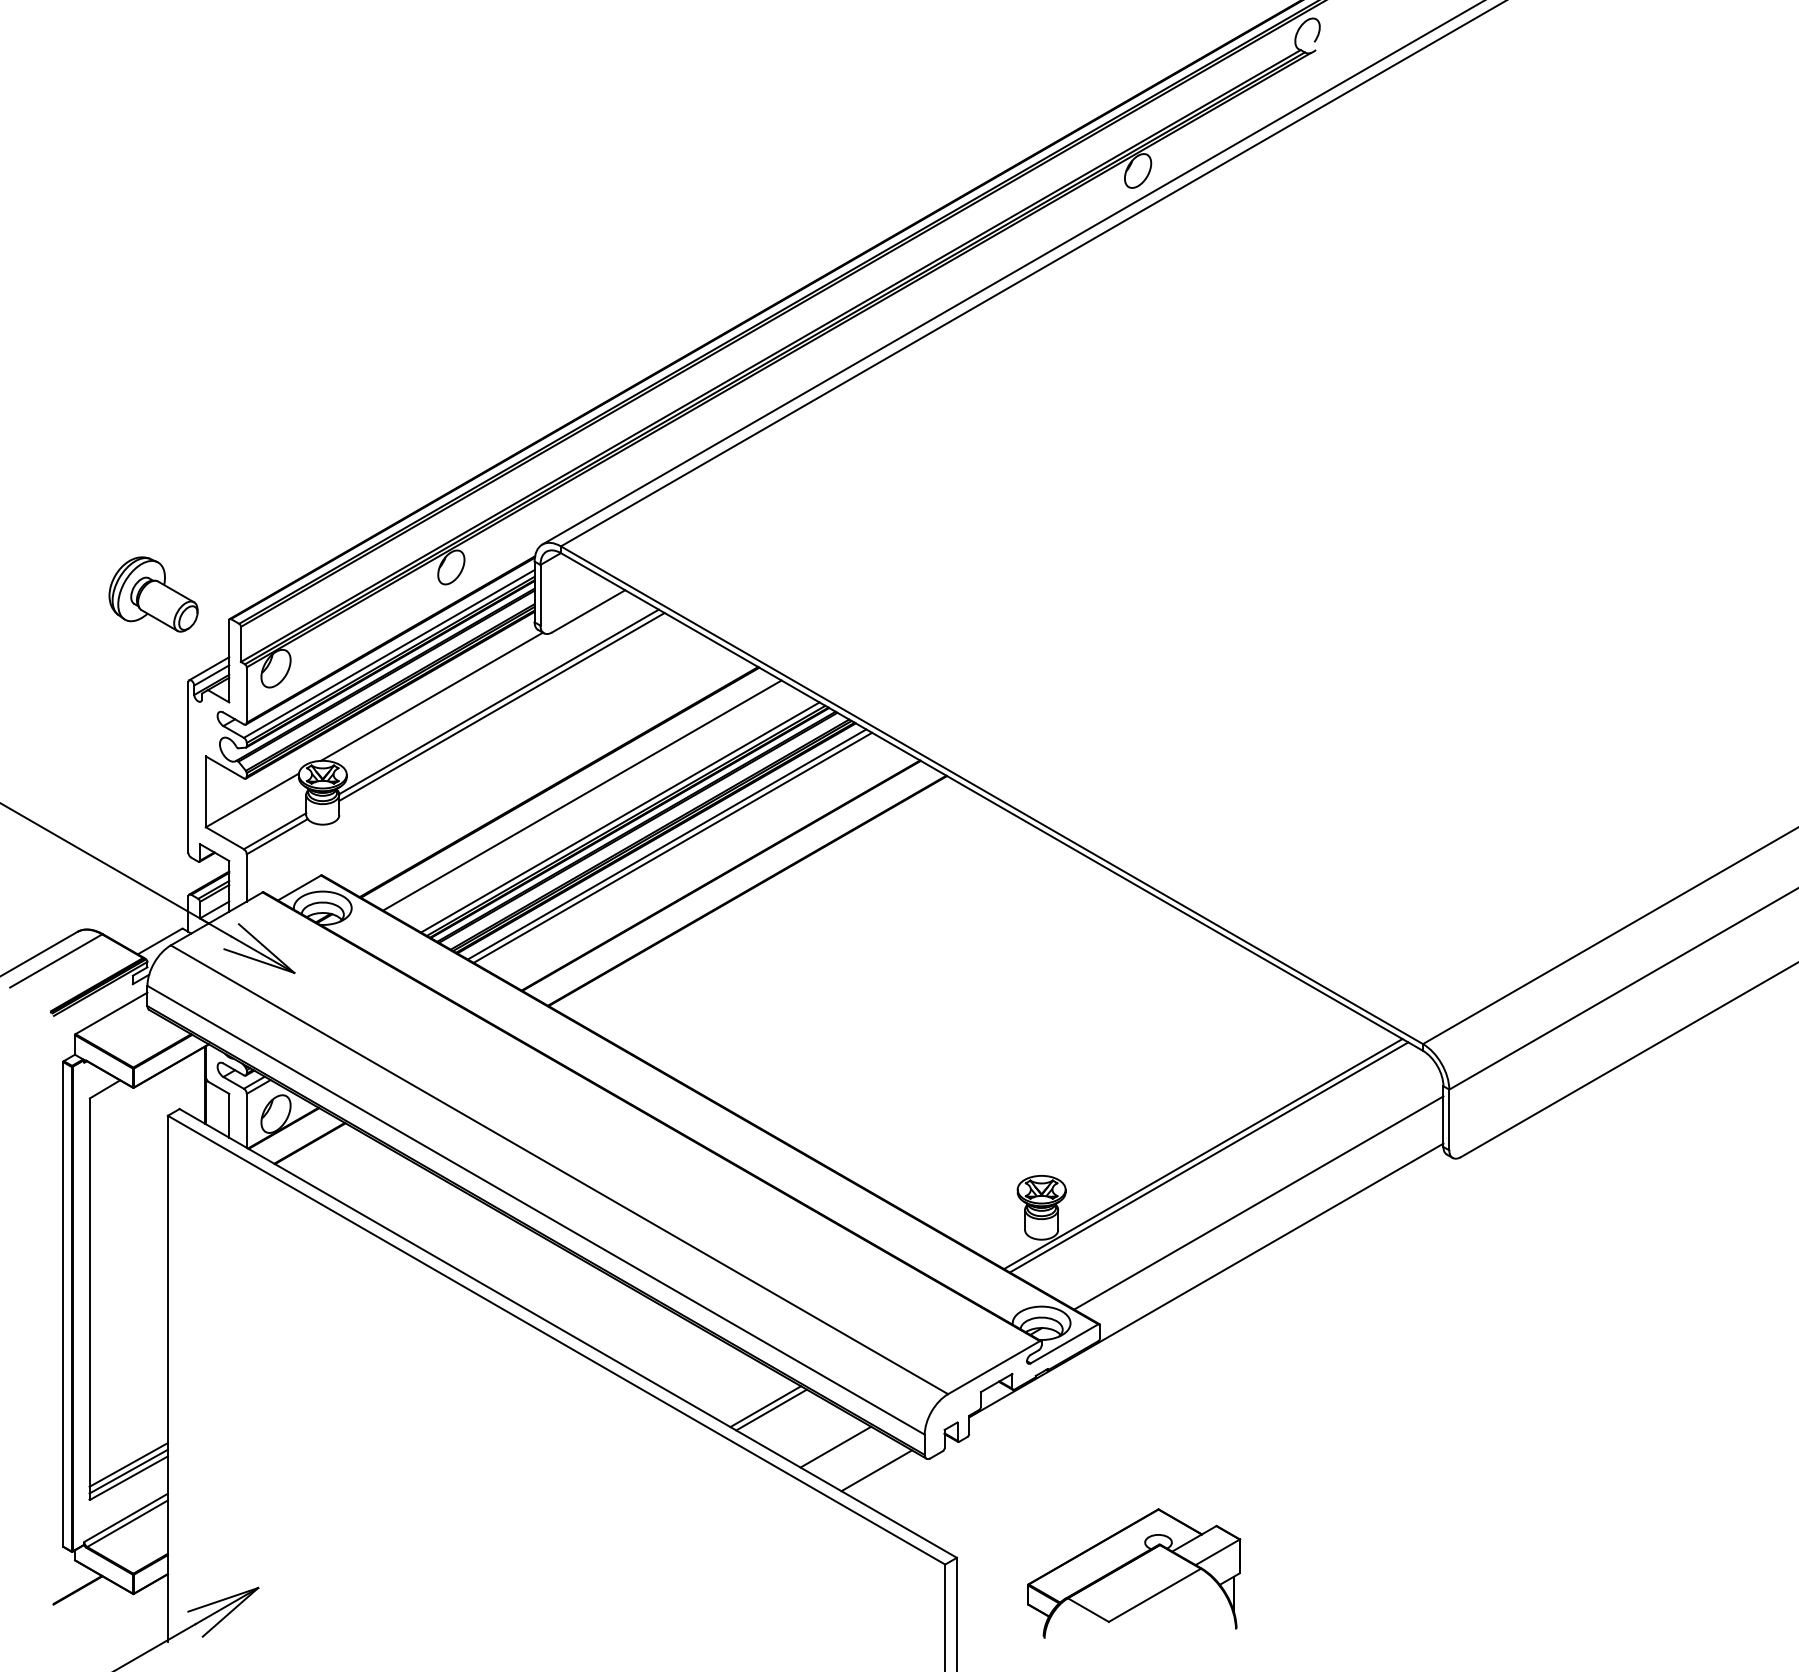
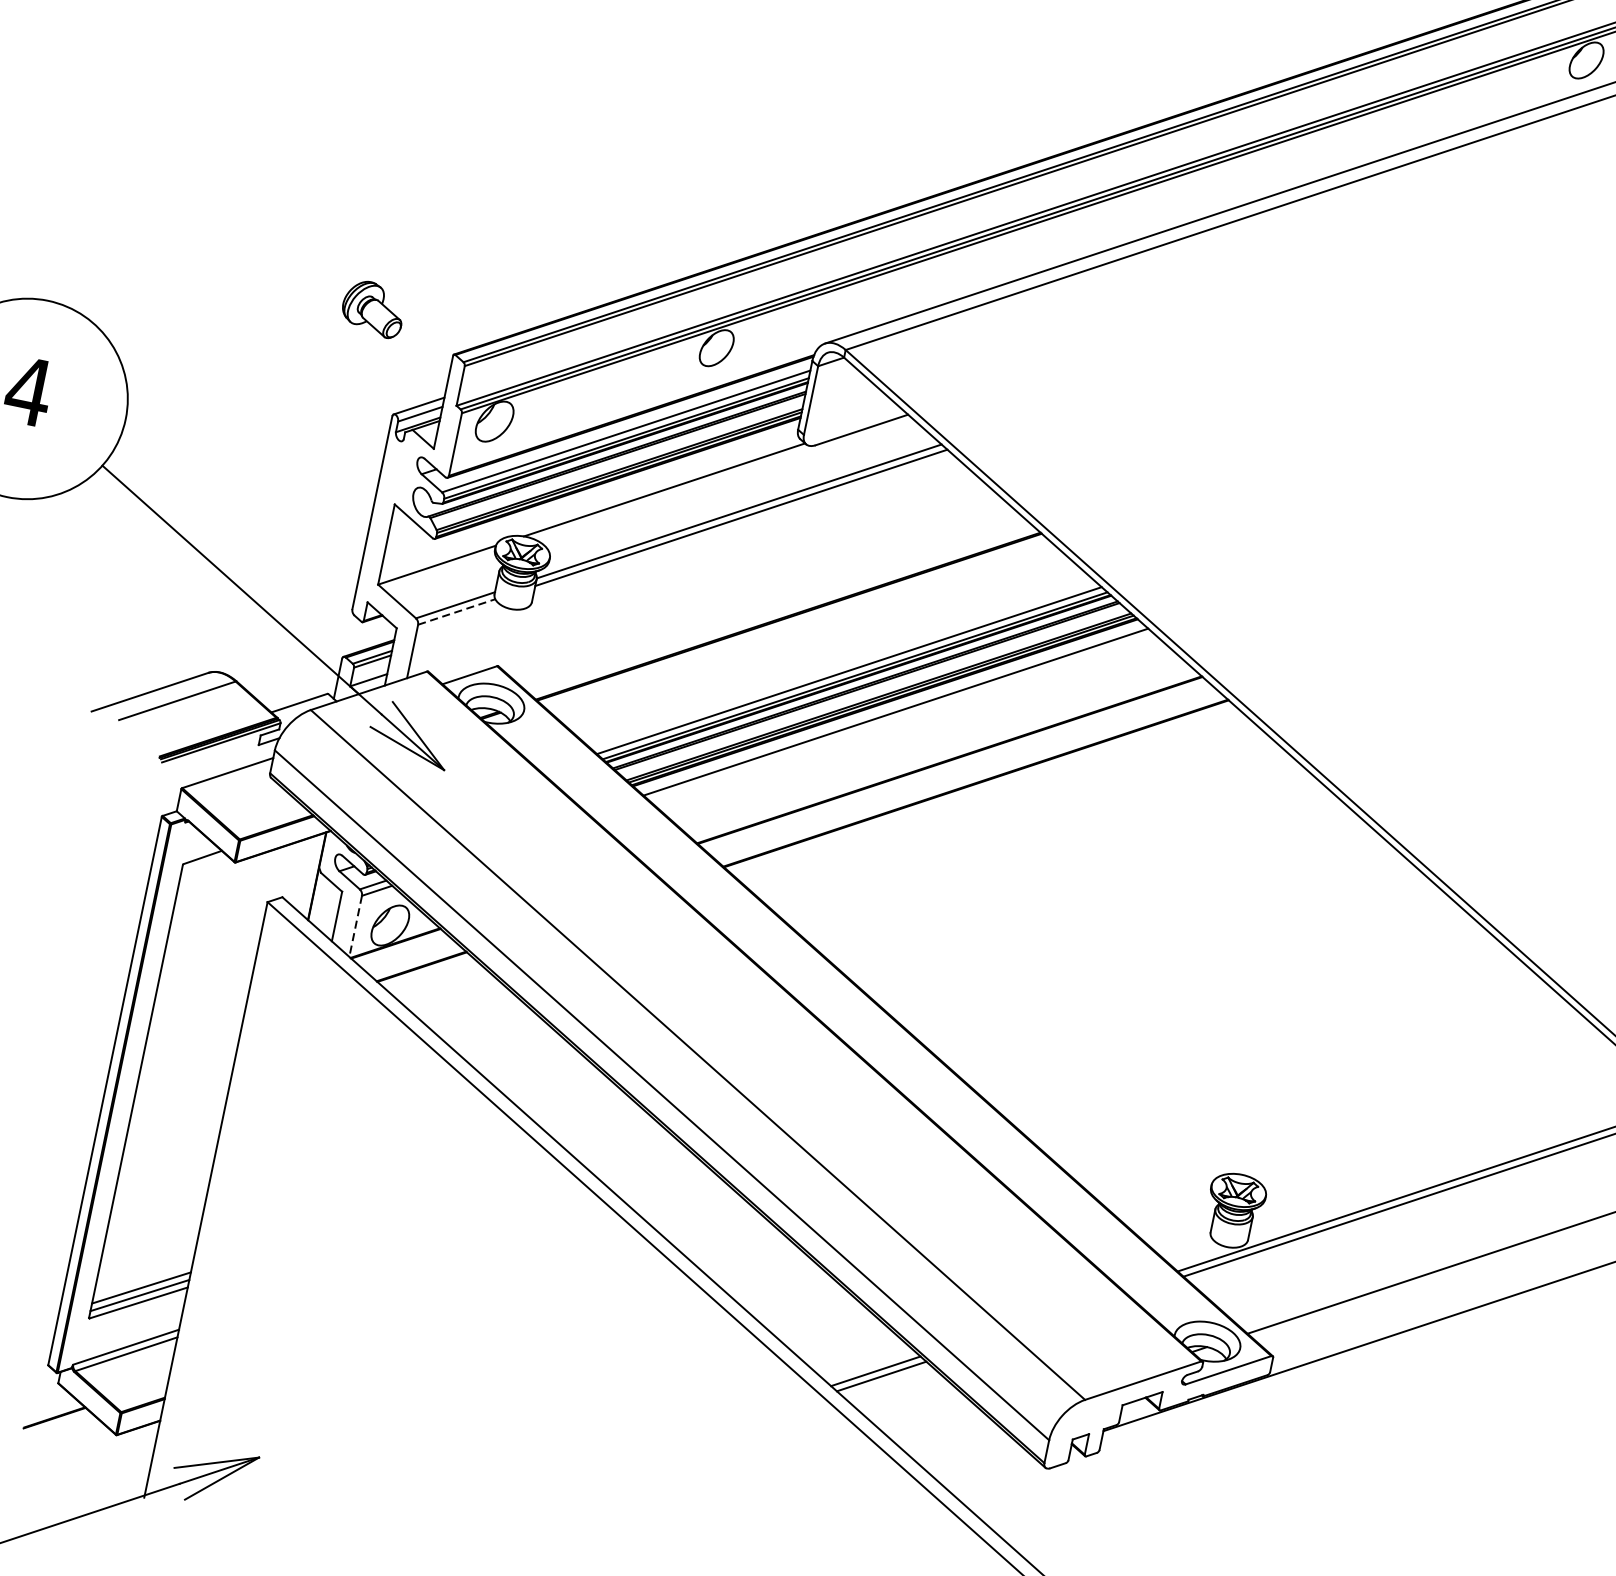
part: (153, 594) -> (373, 308), size x0.6
line: (582, 795) -> (811, 636), removed
line: (277, 836) -> (457, 611), solid -> dashed
line: (672, 847) -> (901, 716), removed
line: (246, 1120) -> (355, 925), solid -> dashed
line: (835, 1446) -> (945, 1432), removed
line: (876, 1470) -> (986, 1469), removed

